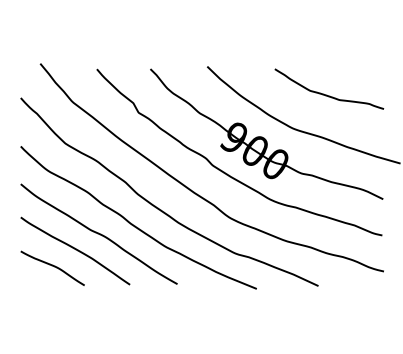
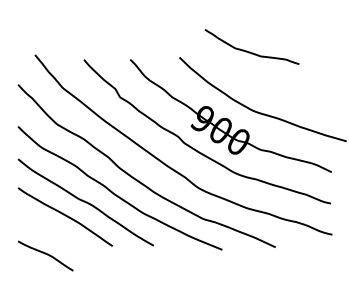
curve: (327, 94) -> (250, 51), moved
curve: (52, 266) -> (45, 254), moved

